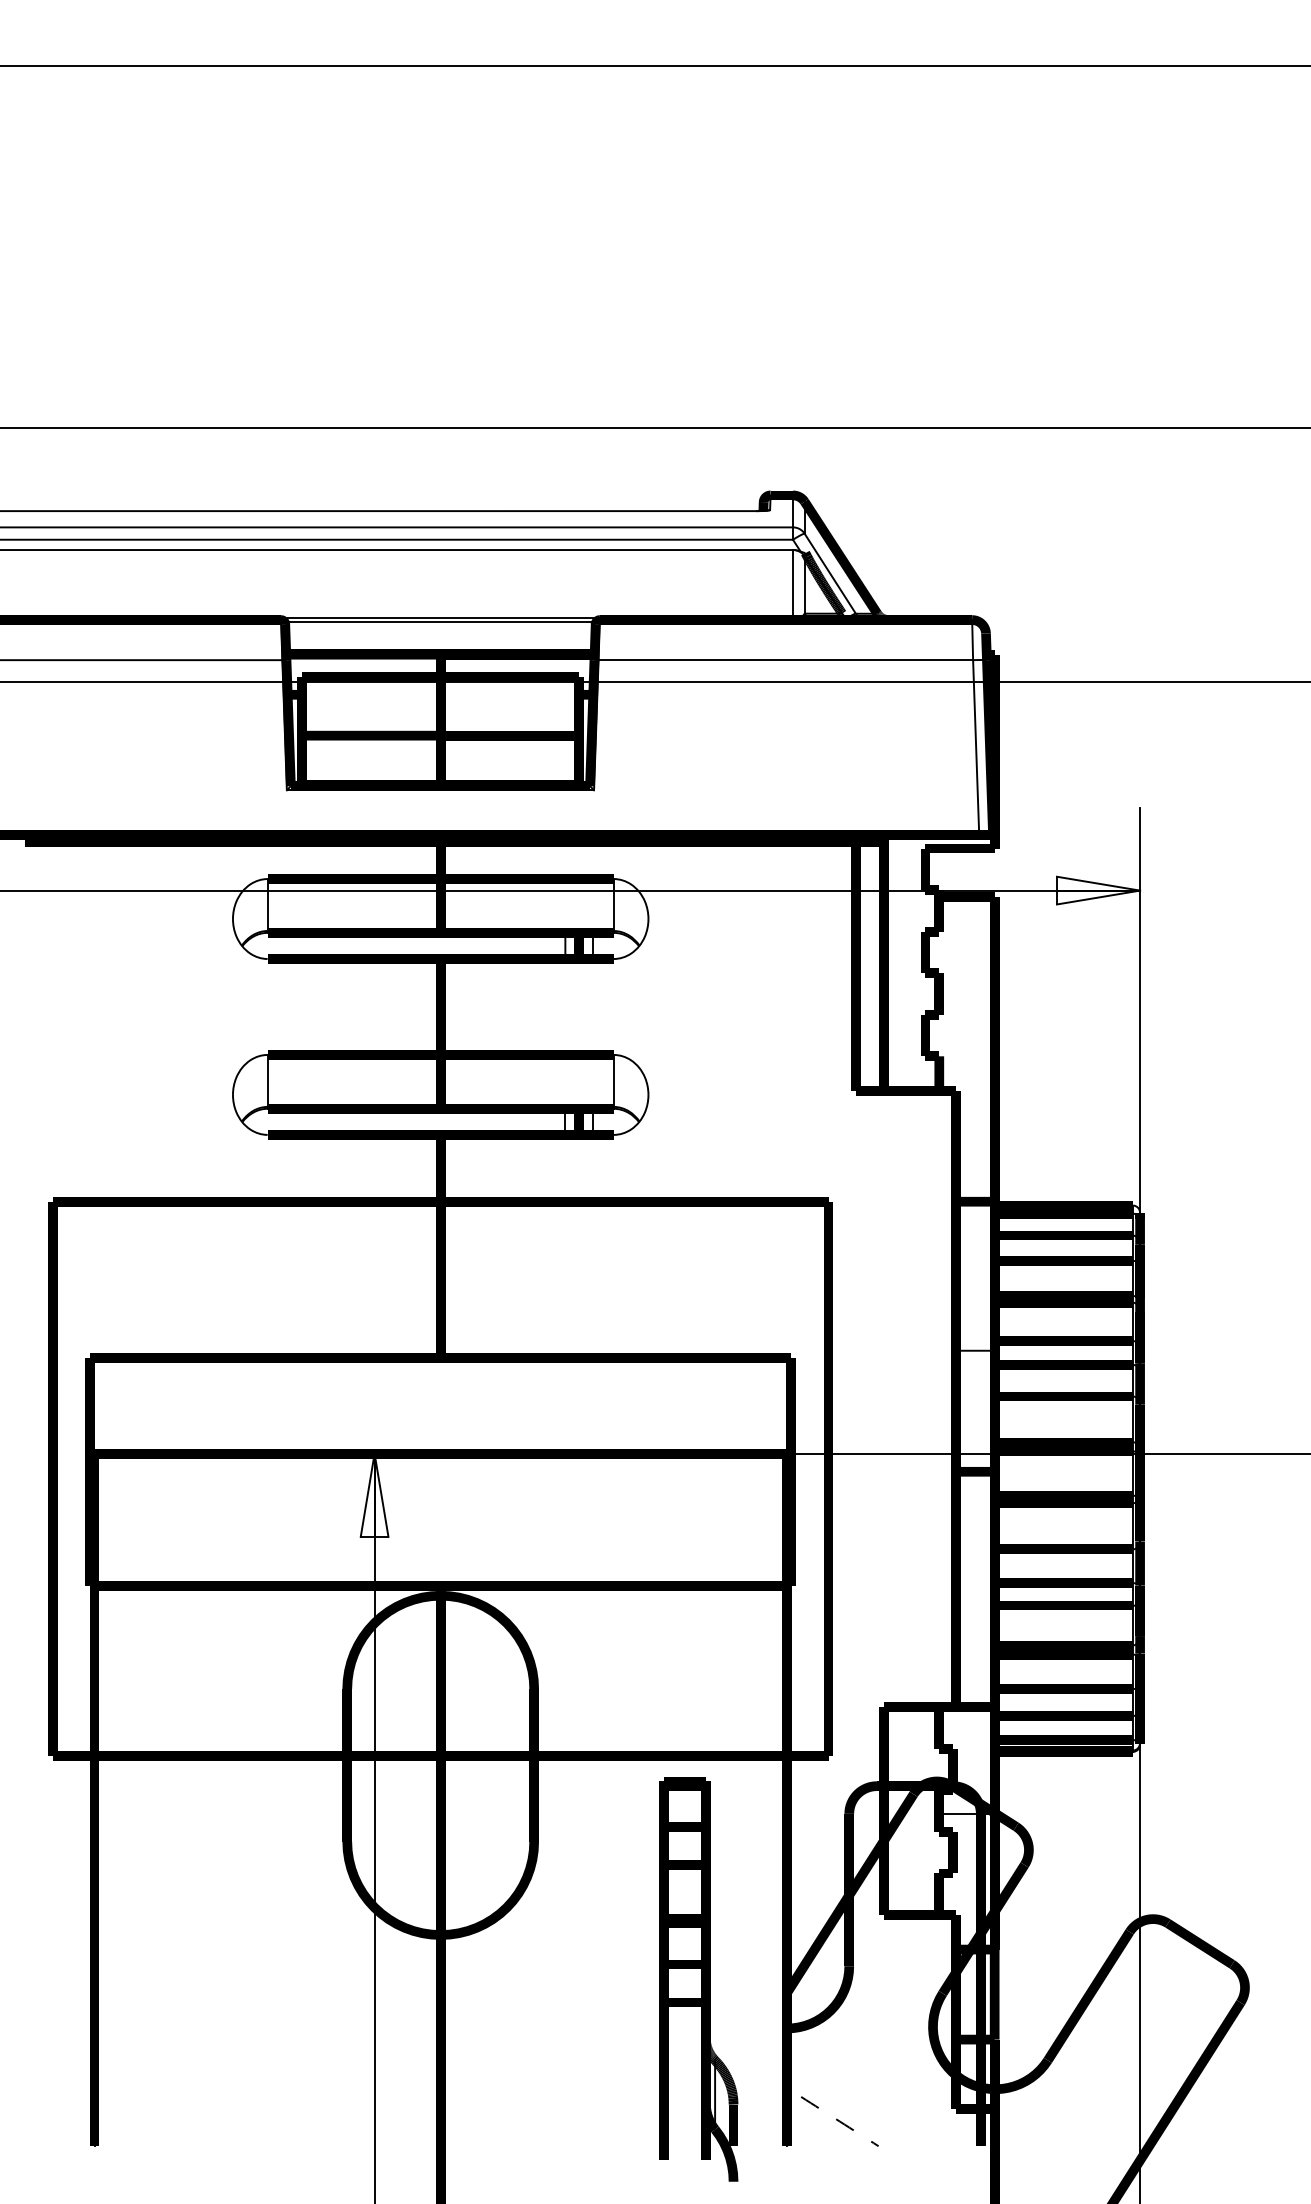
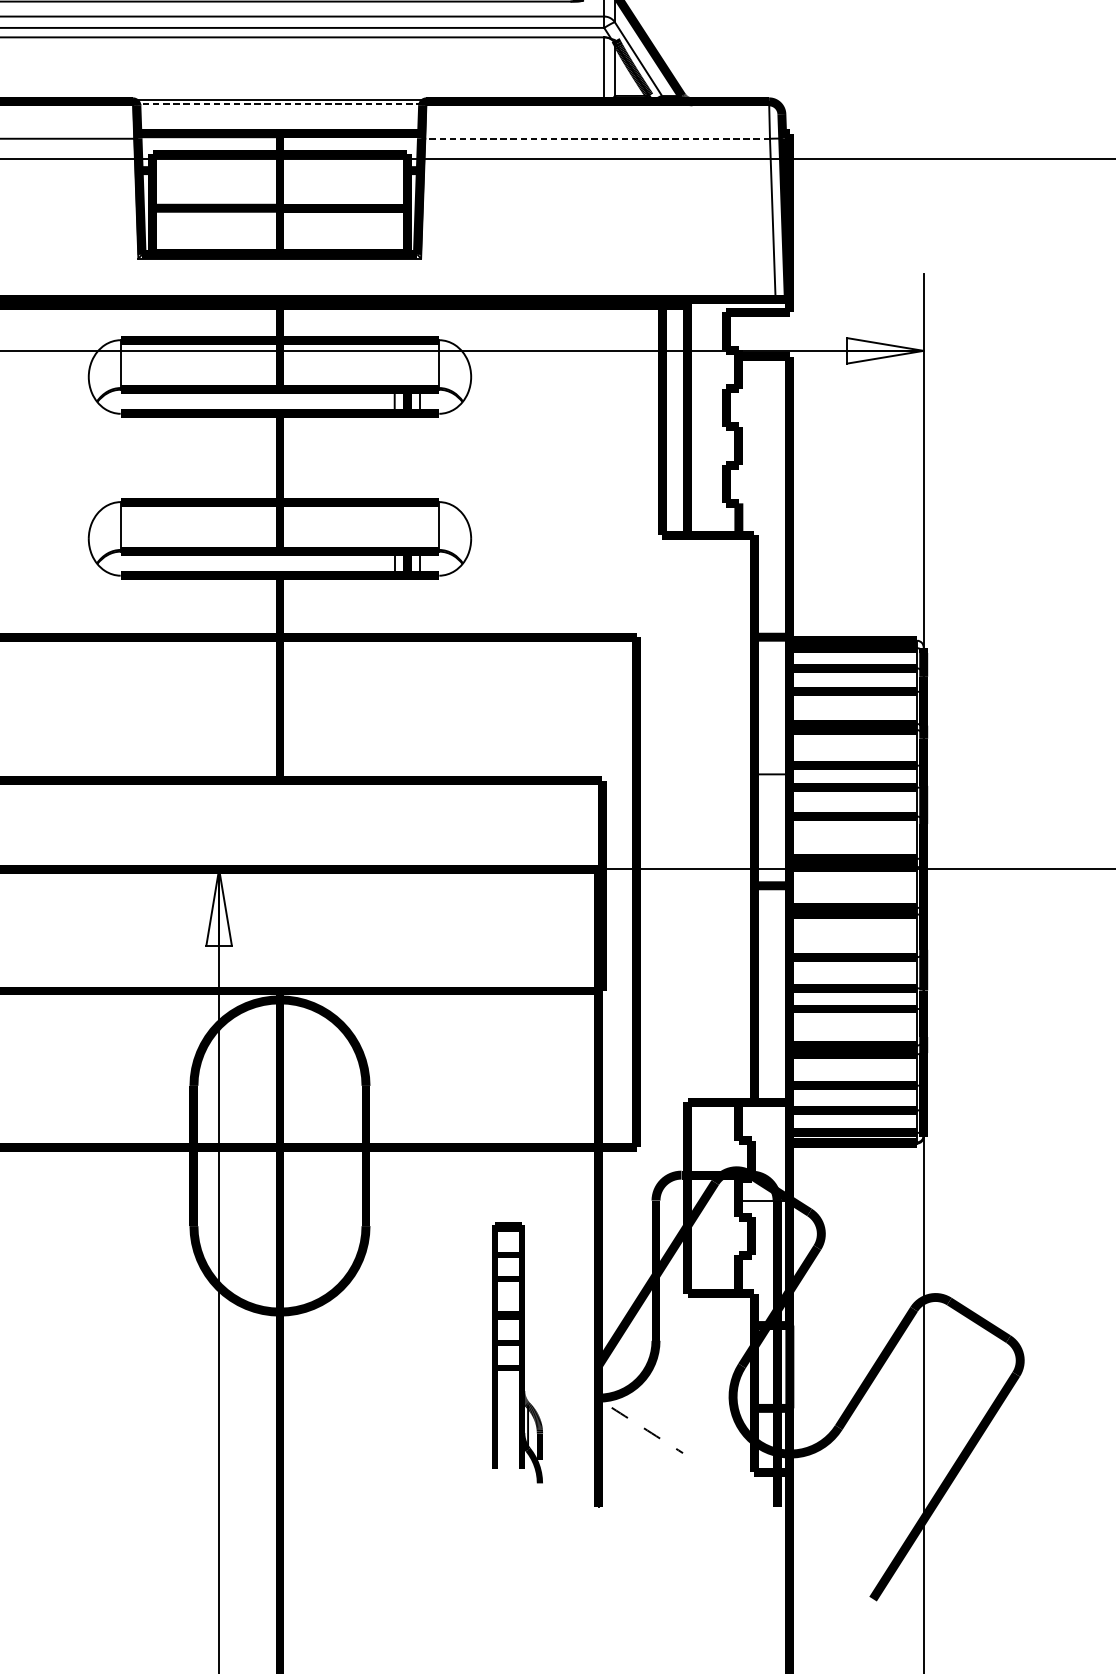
line: (439, 622) -> (278, 104), solid -> dashed
line: (785, 660) -> (597, 139), solid -> dashed
part: (698, 1979) -> (517, 1353), size x0.7
curve: (839, 2121) -> (647, 1430), moved

